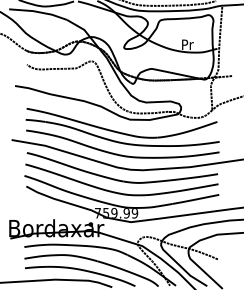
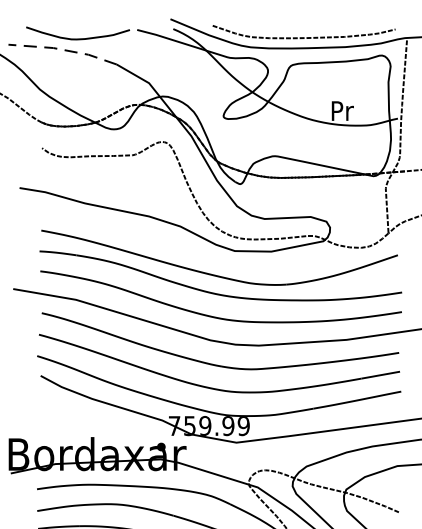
line: (37, 12) -> (61, 50), solid -> dashed

